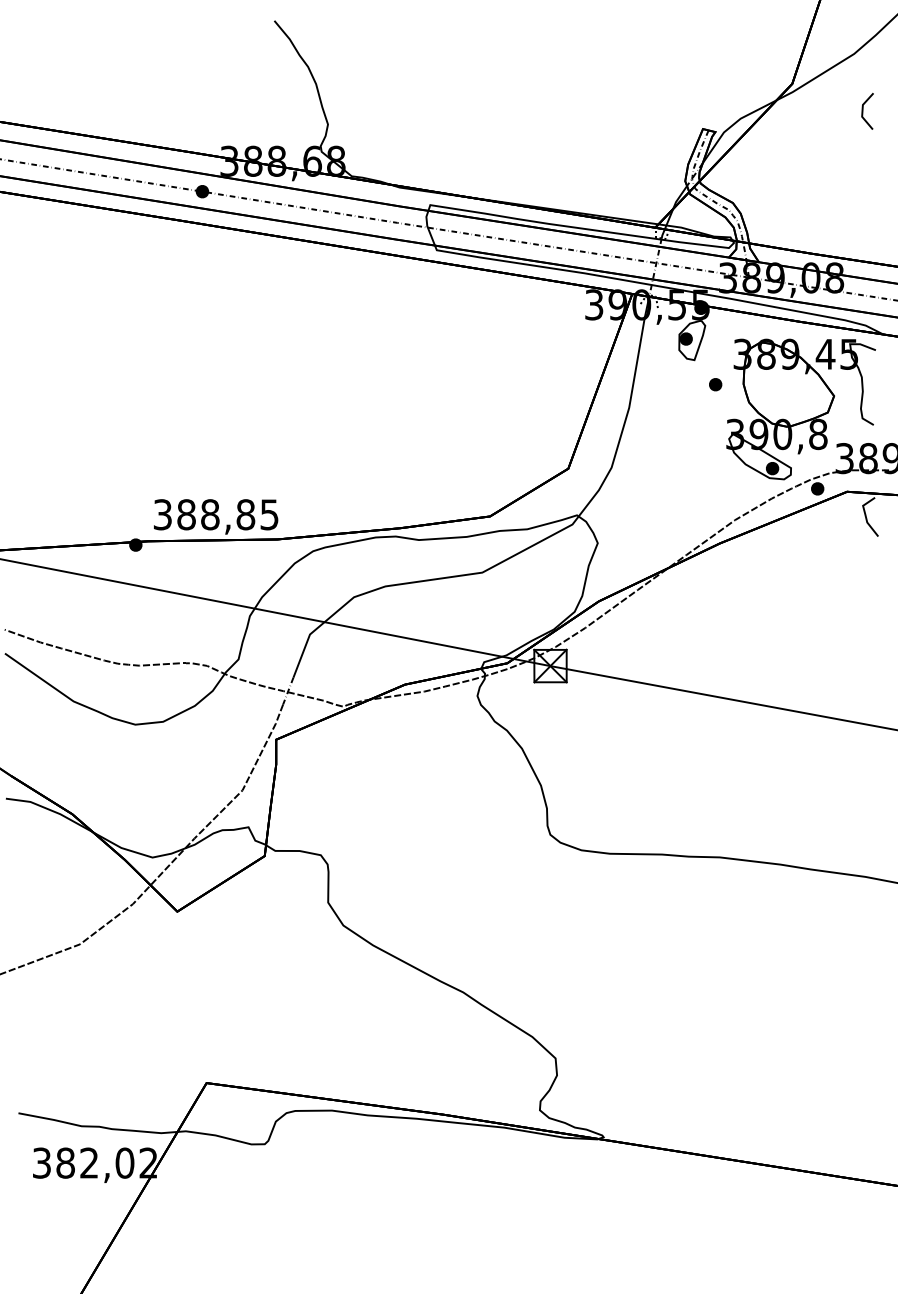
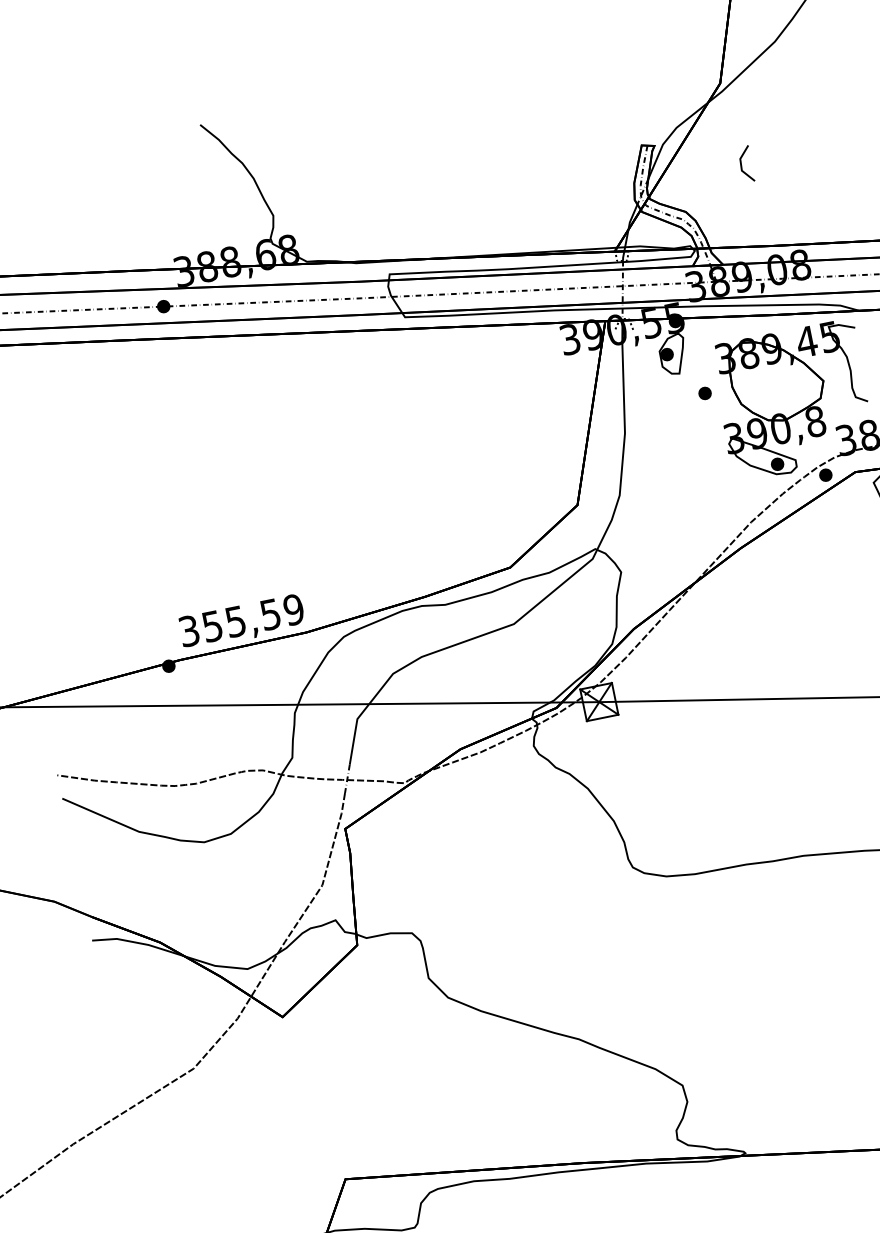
line: (863, 111) -> (742, 165), moved
text: (227, 514) -> (252, 617), 388,85 -> 355,59

